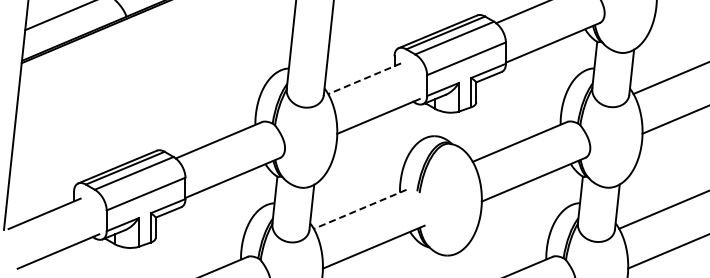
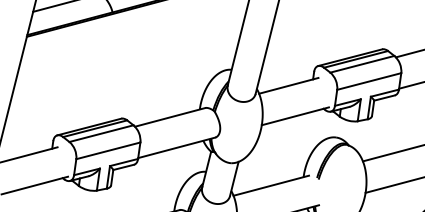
line: (364, 78) -> (288, 85), dashed -> solid
line: (359, 209) -> (270, 185), dashed -> solid

